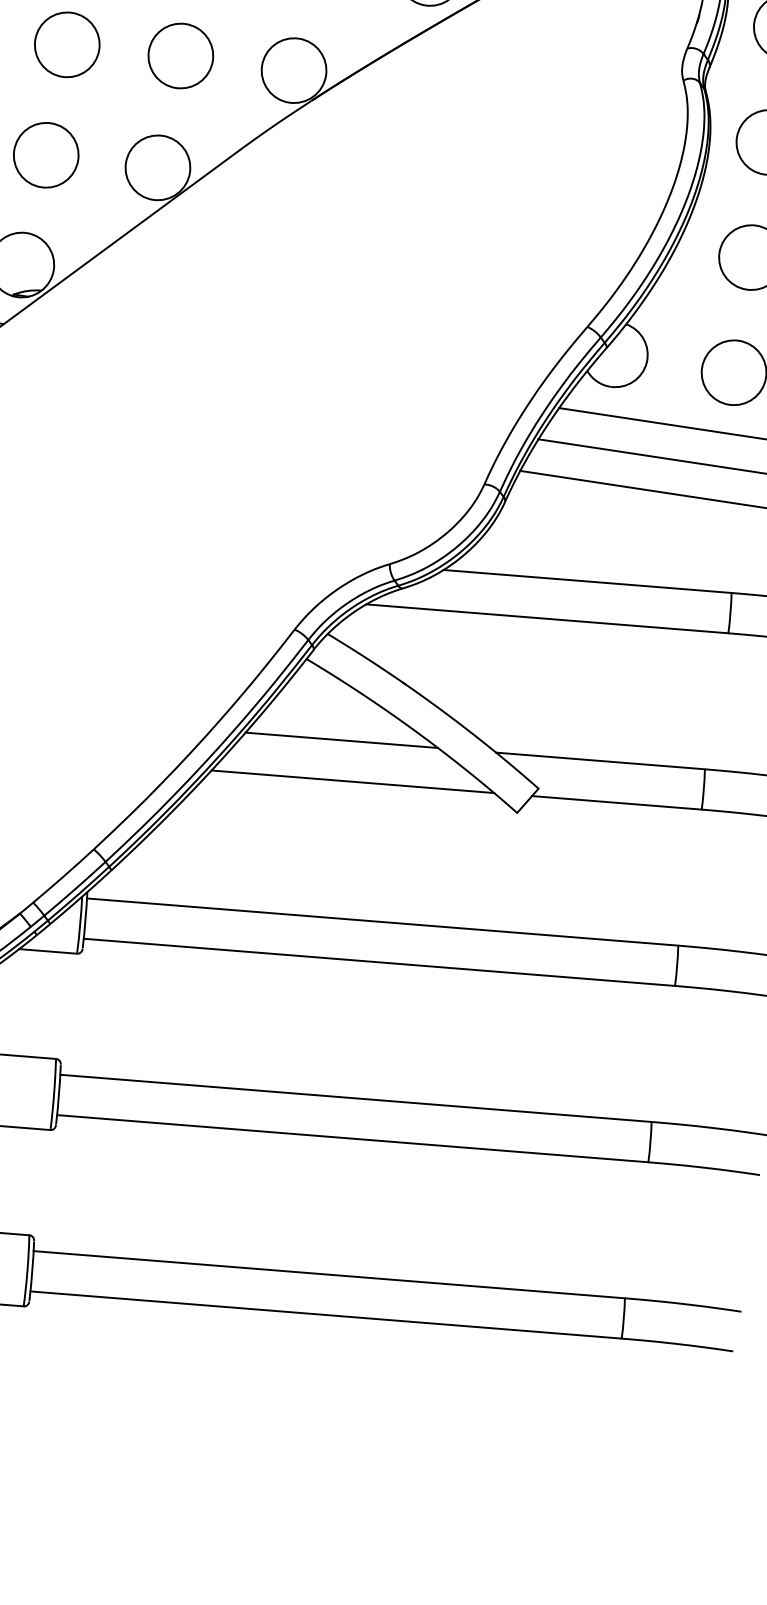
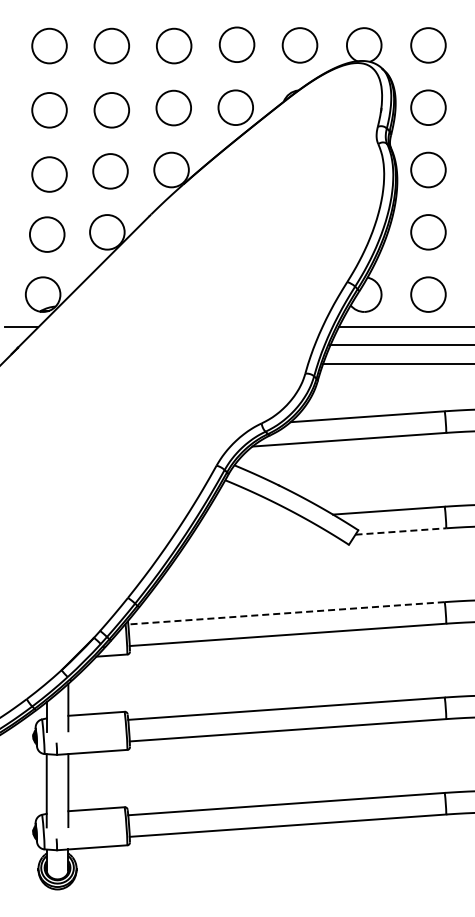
line: (340, 740) -> (249, 520), removed
line: (352, 781) -> (259, 541), removed
line: (616, 802) -> (400, 531), solid -> dashed
line: (382, 922) -> (286, 613), solid -> dashed

